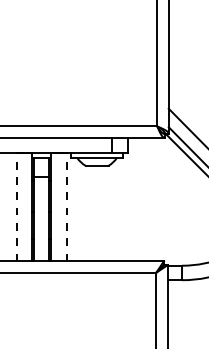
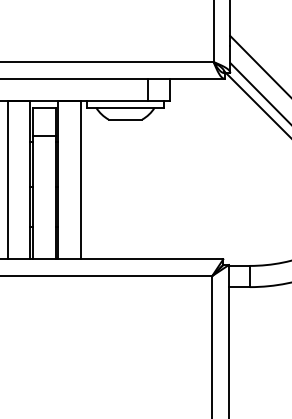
line: (16, 206) -> (7, 179), dashed -> solid
line: (66, 206) -> (80, 179), dashed -> solid

